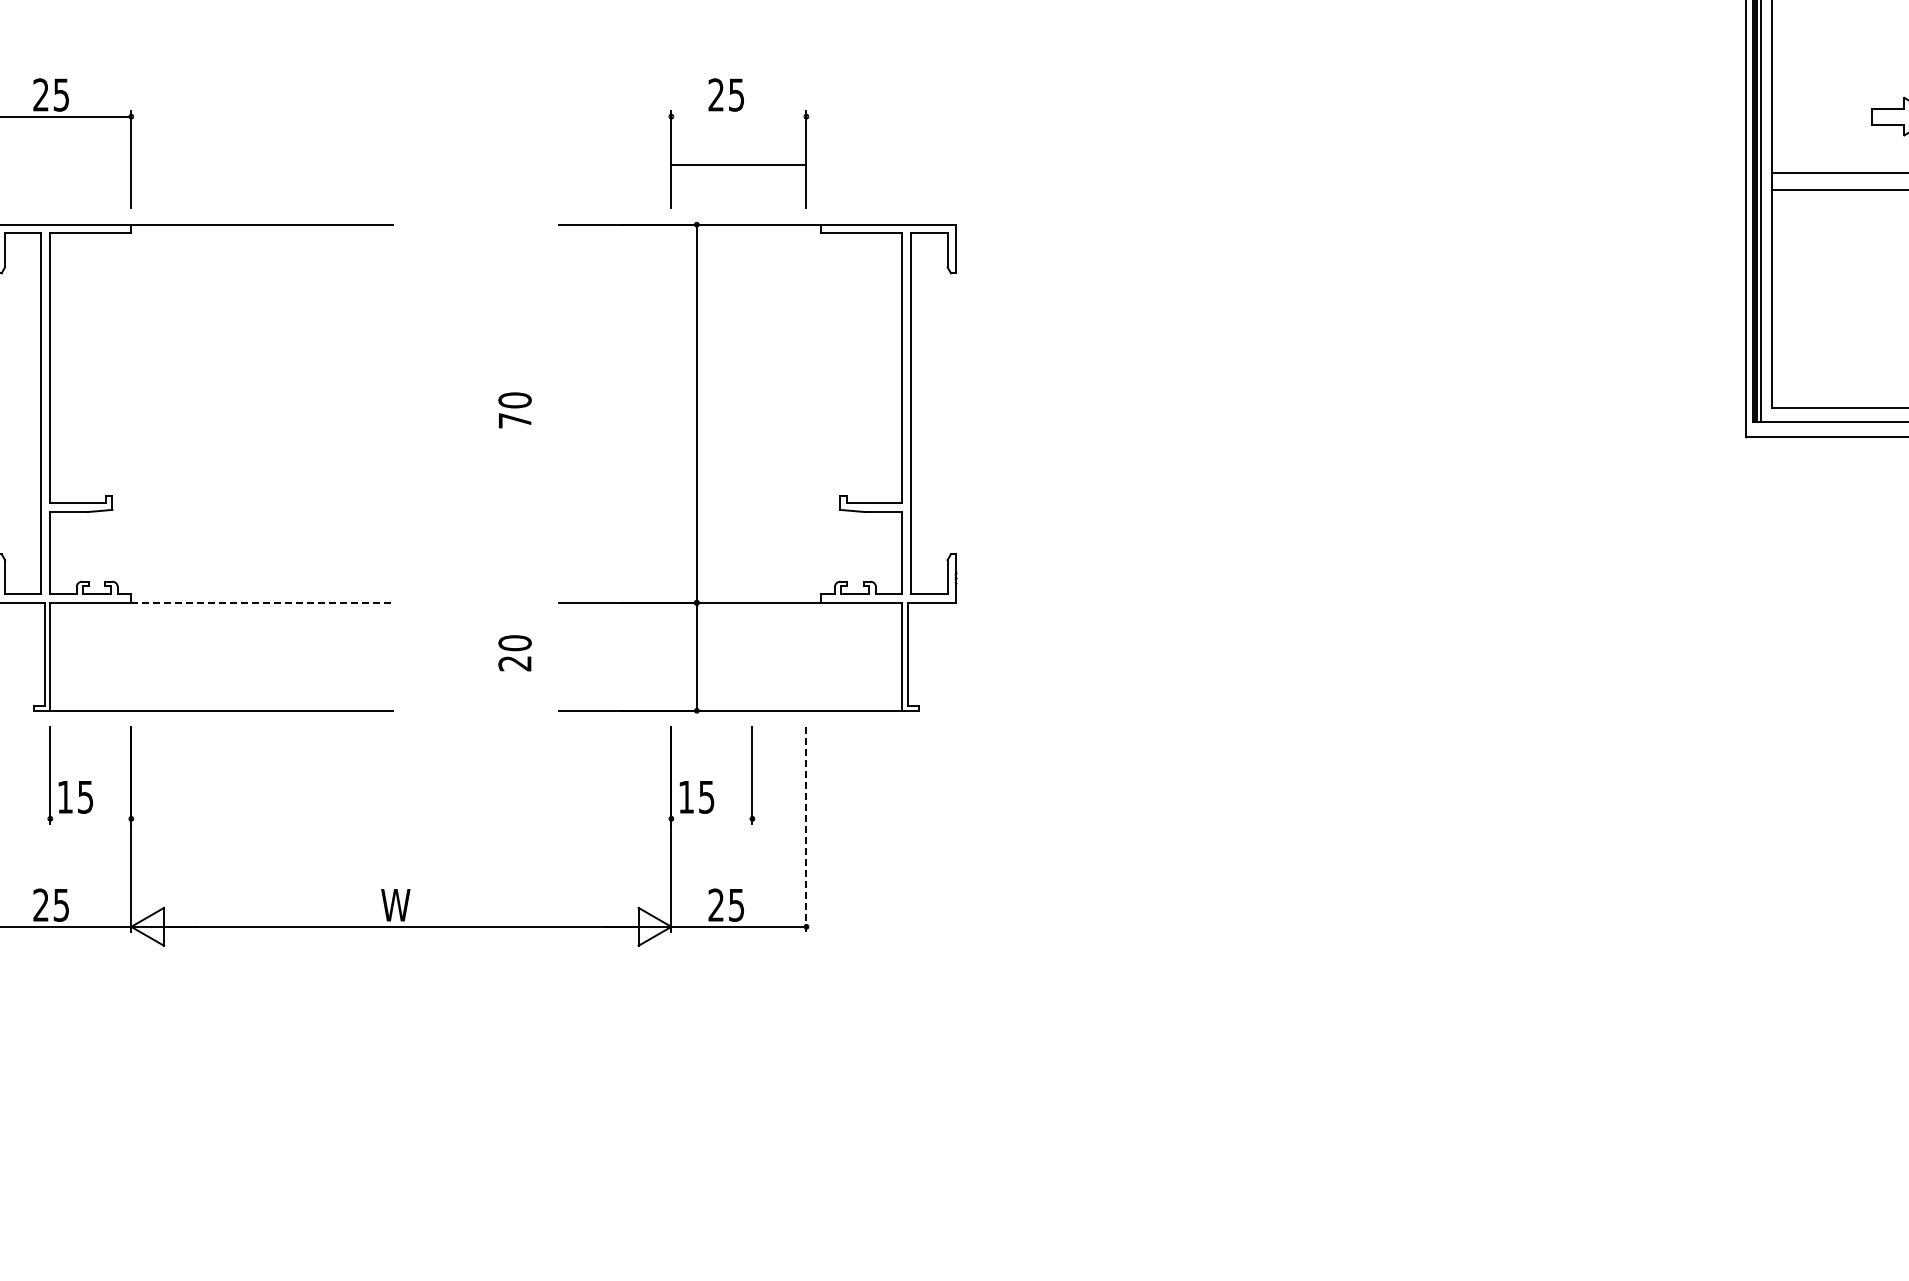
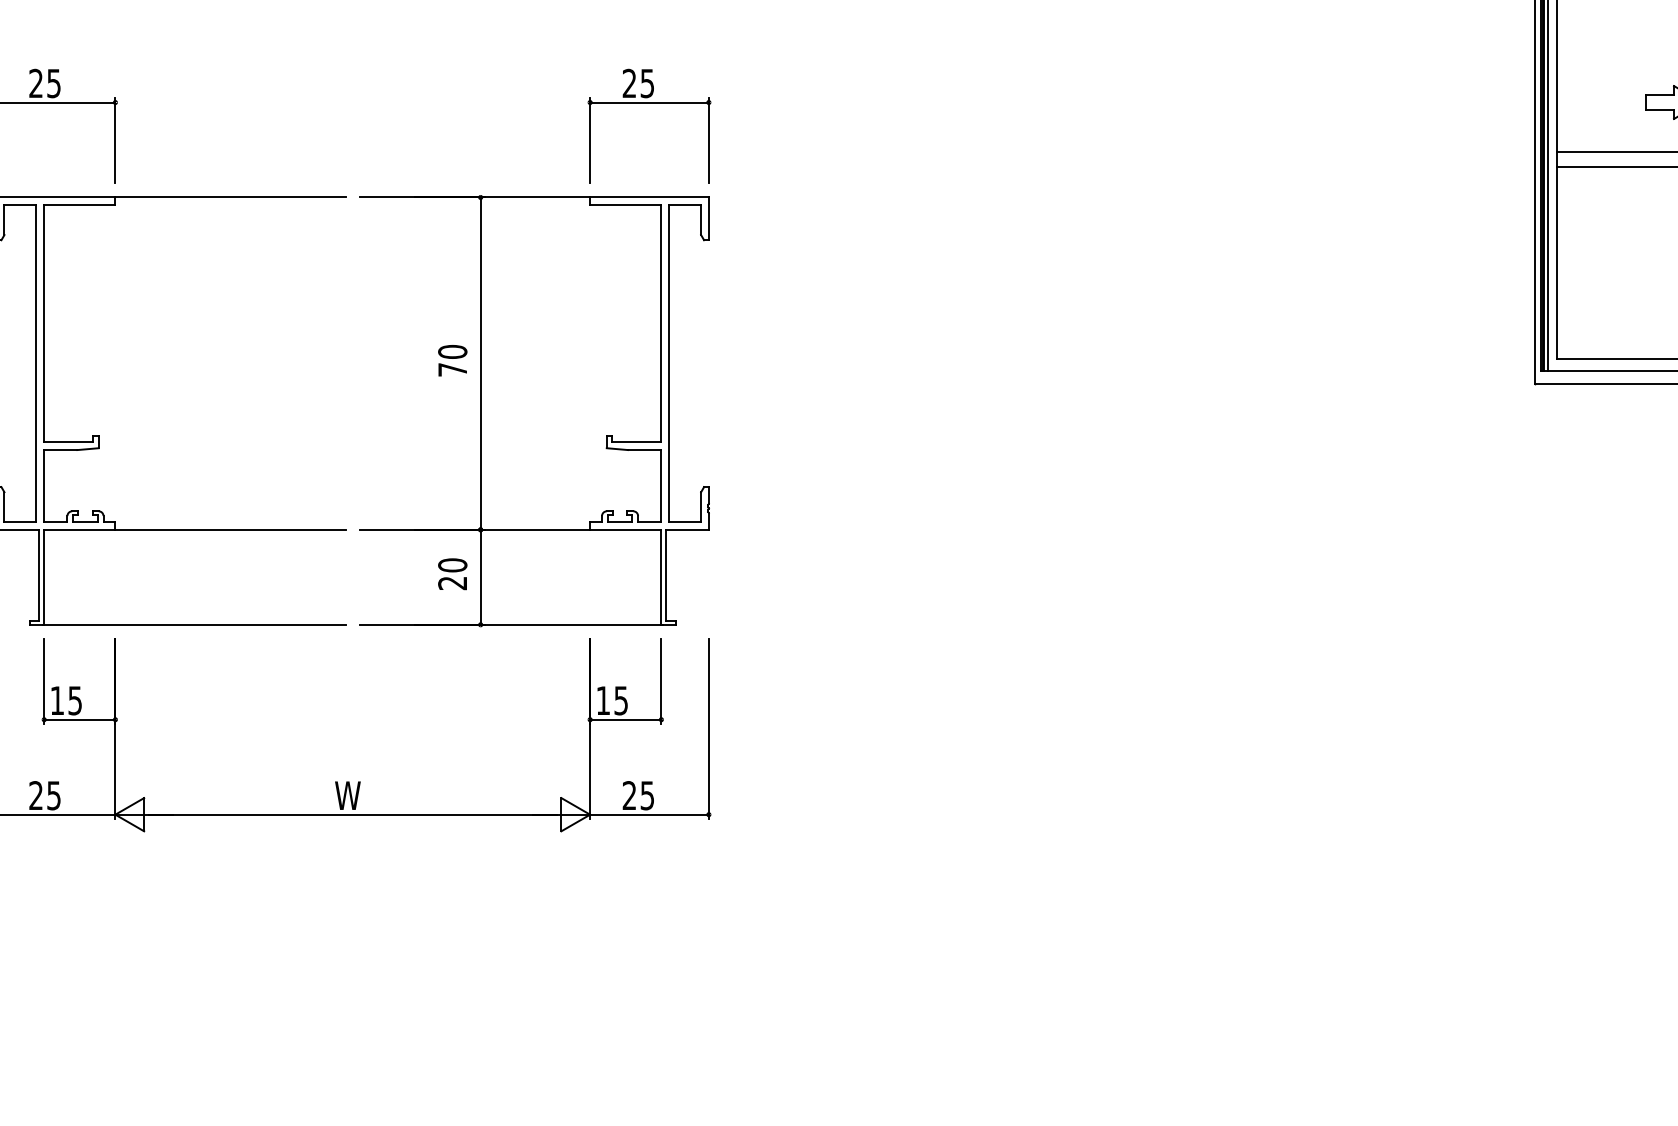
line: (738, 164) -> (649, 102), moved
part: (757, 467) -> (533, 410), moved
line: (262, 602) -> (230, 529), dashed -> solid
line: (90, 818) -> (79, 719), added
line: (711, 818) -> (625, 719), added
line: (806, 829) -> (708, 729), dashed -> solid

